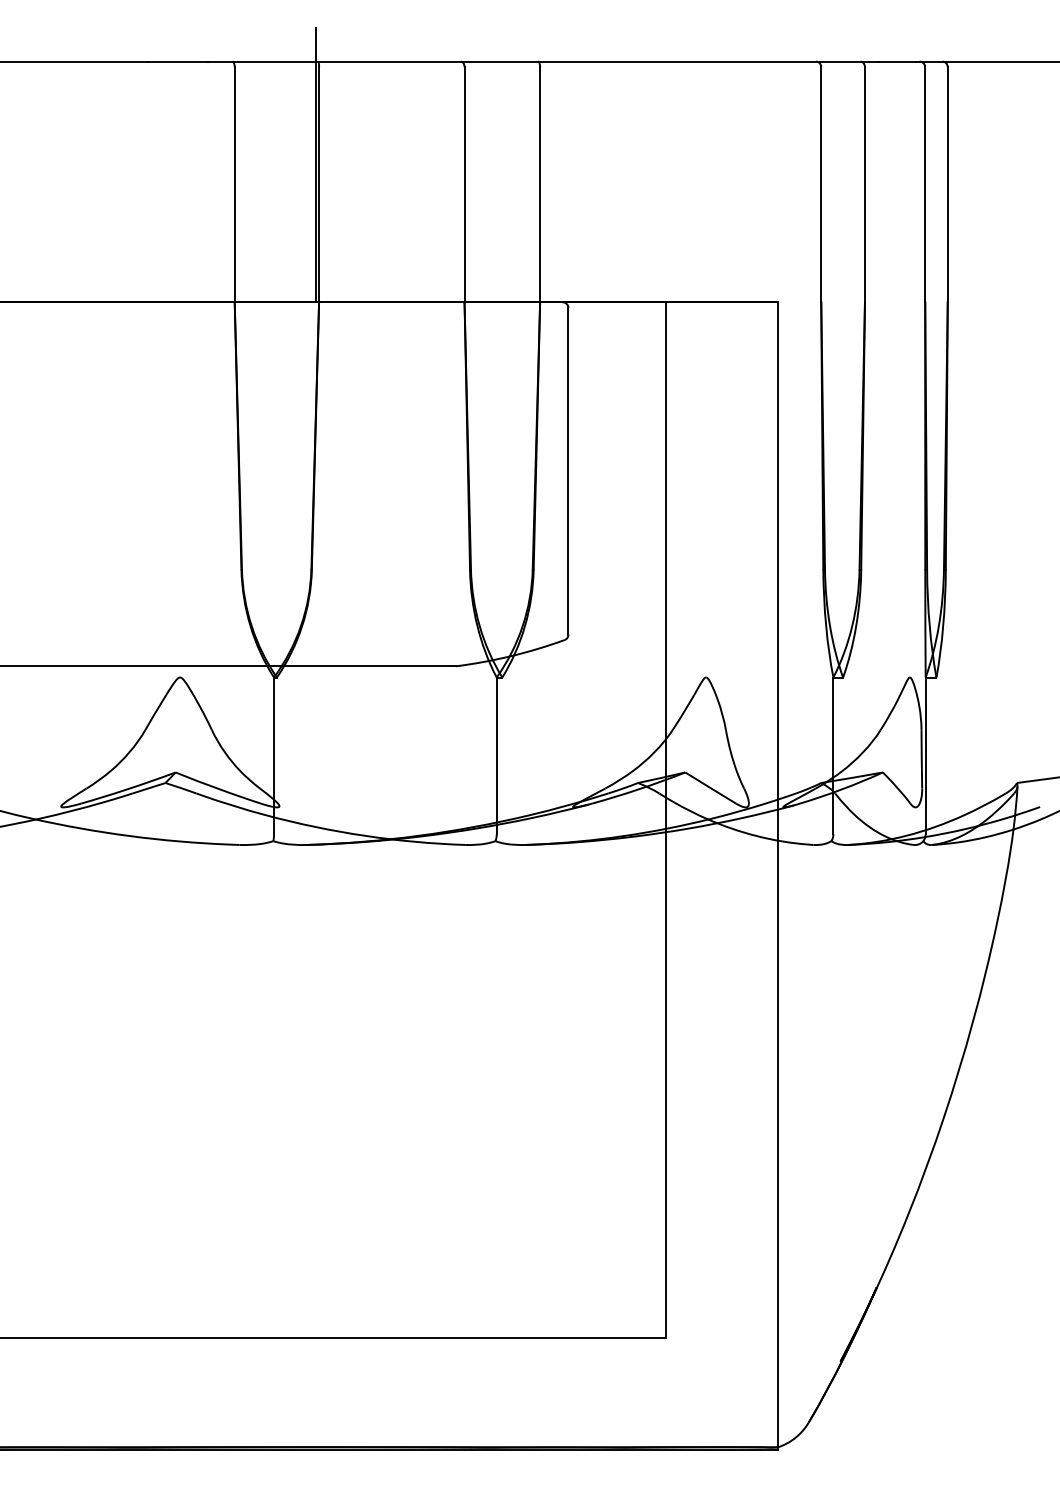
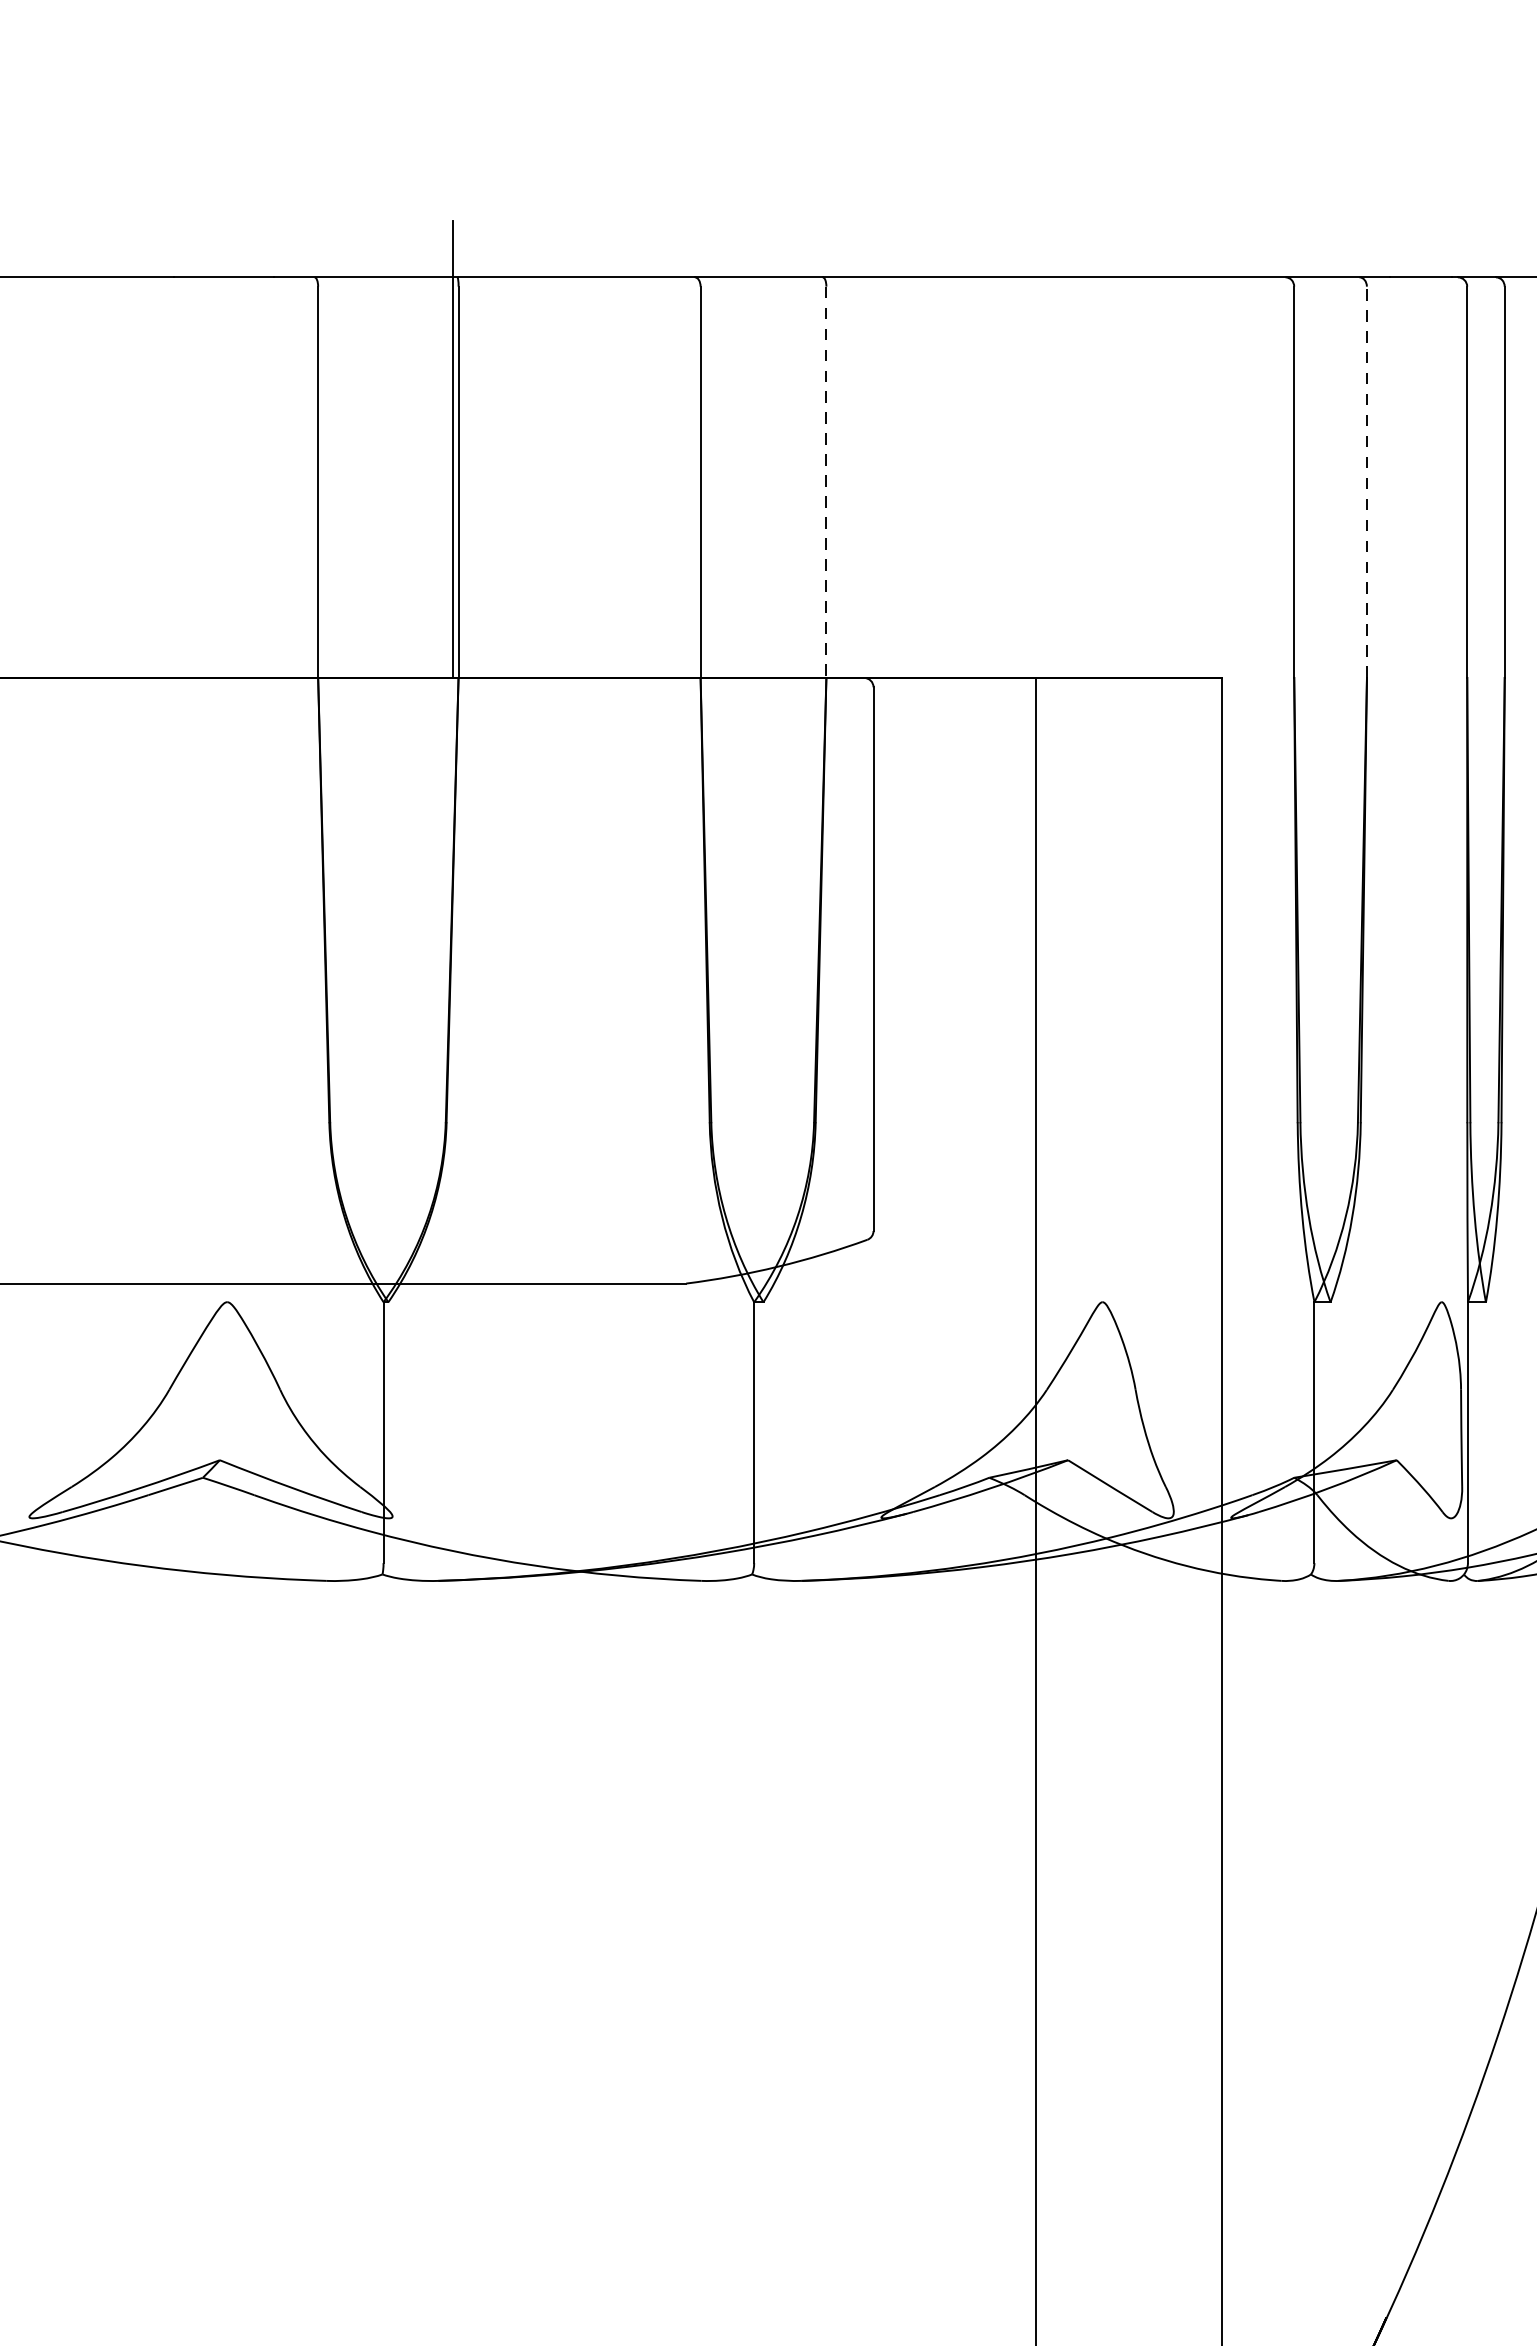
line: (540, 184) -> (827, 481), solid -> dashed
line: (864, 184) -> (1366, 481), solid -> dashed

